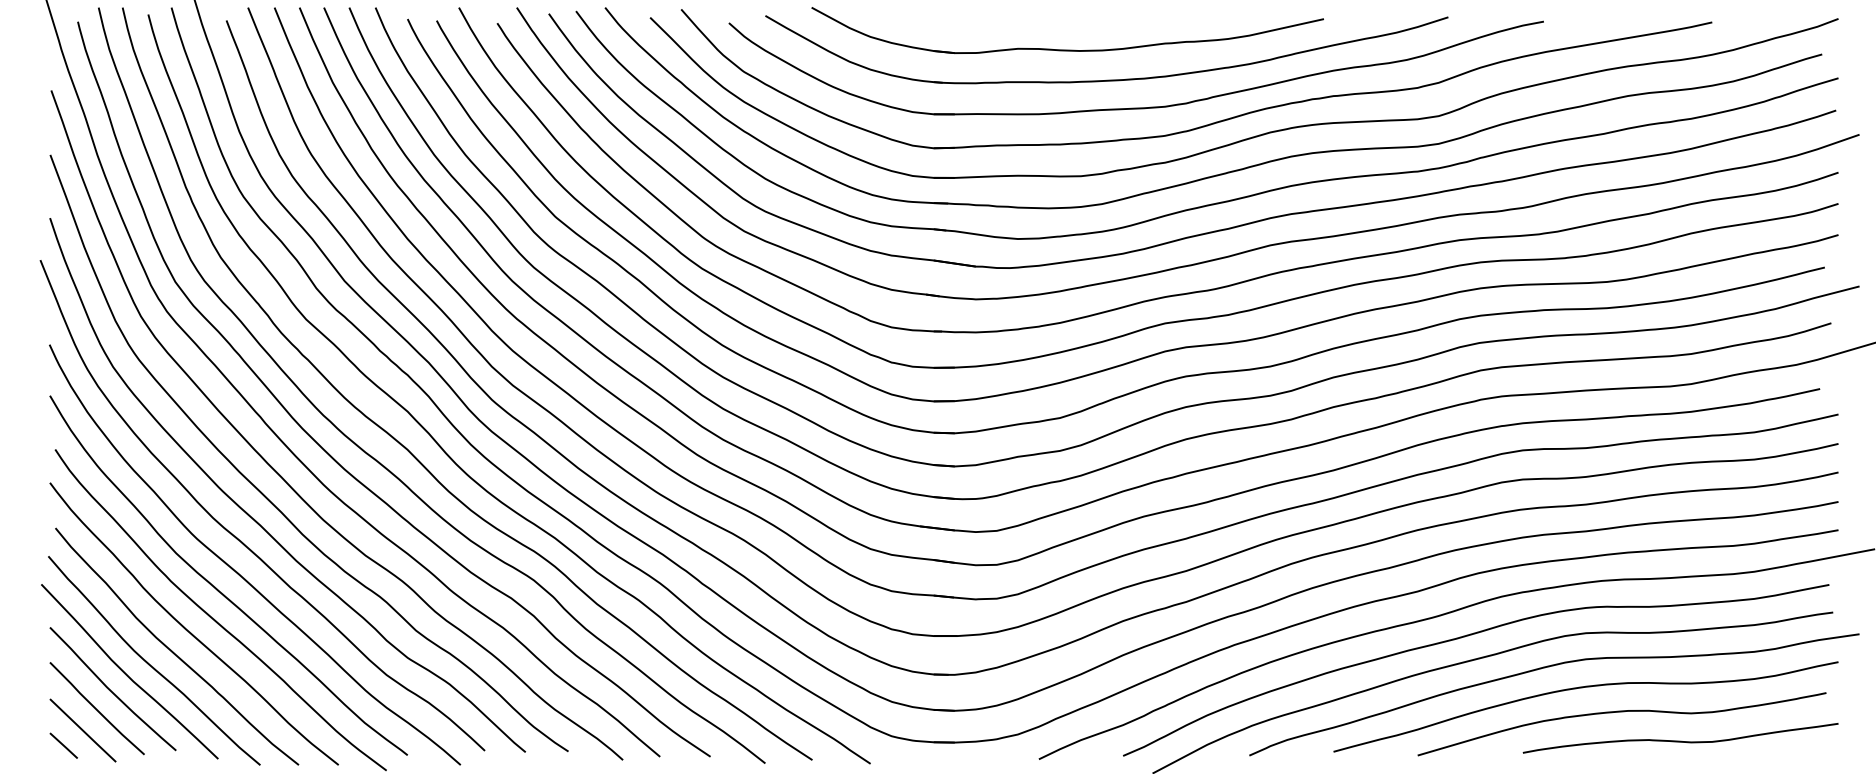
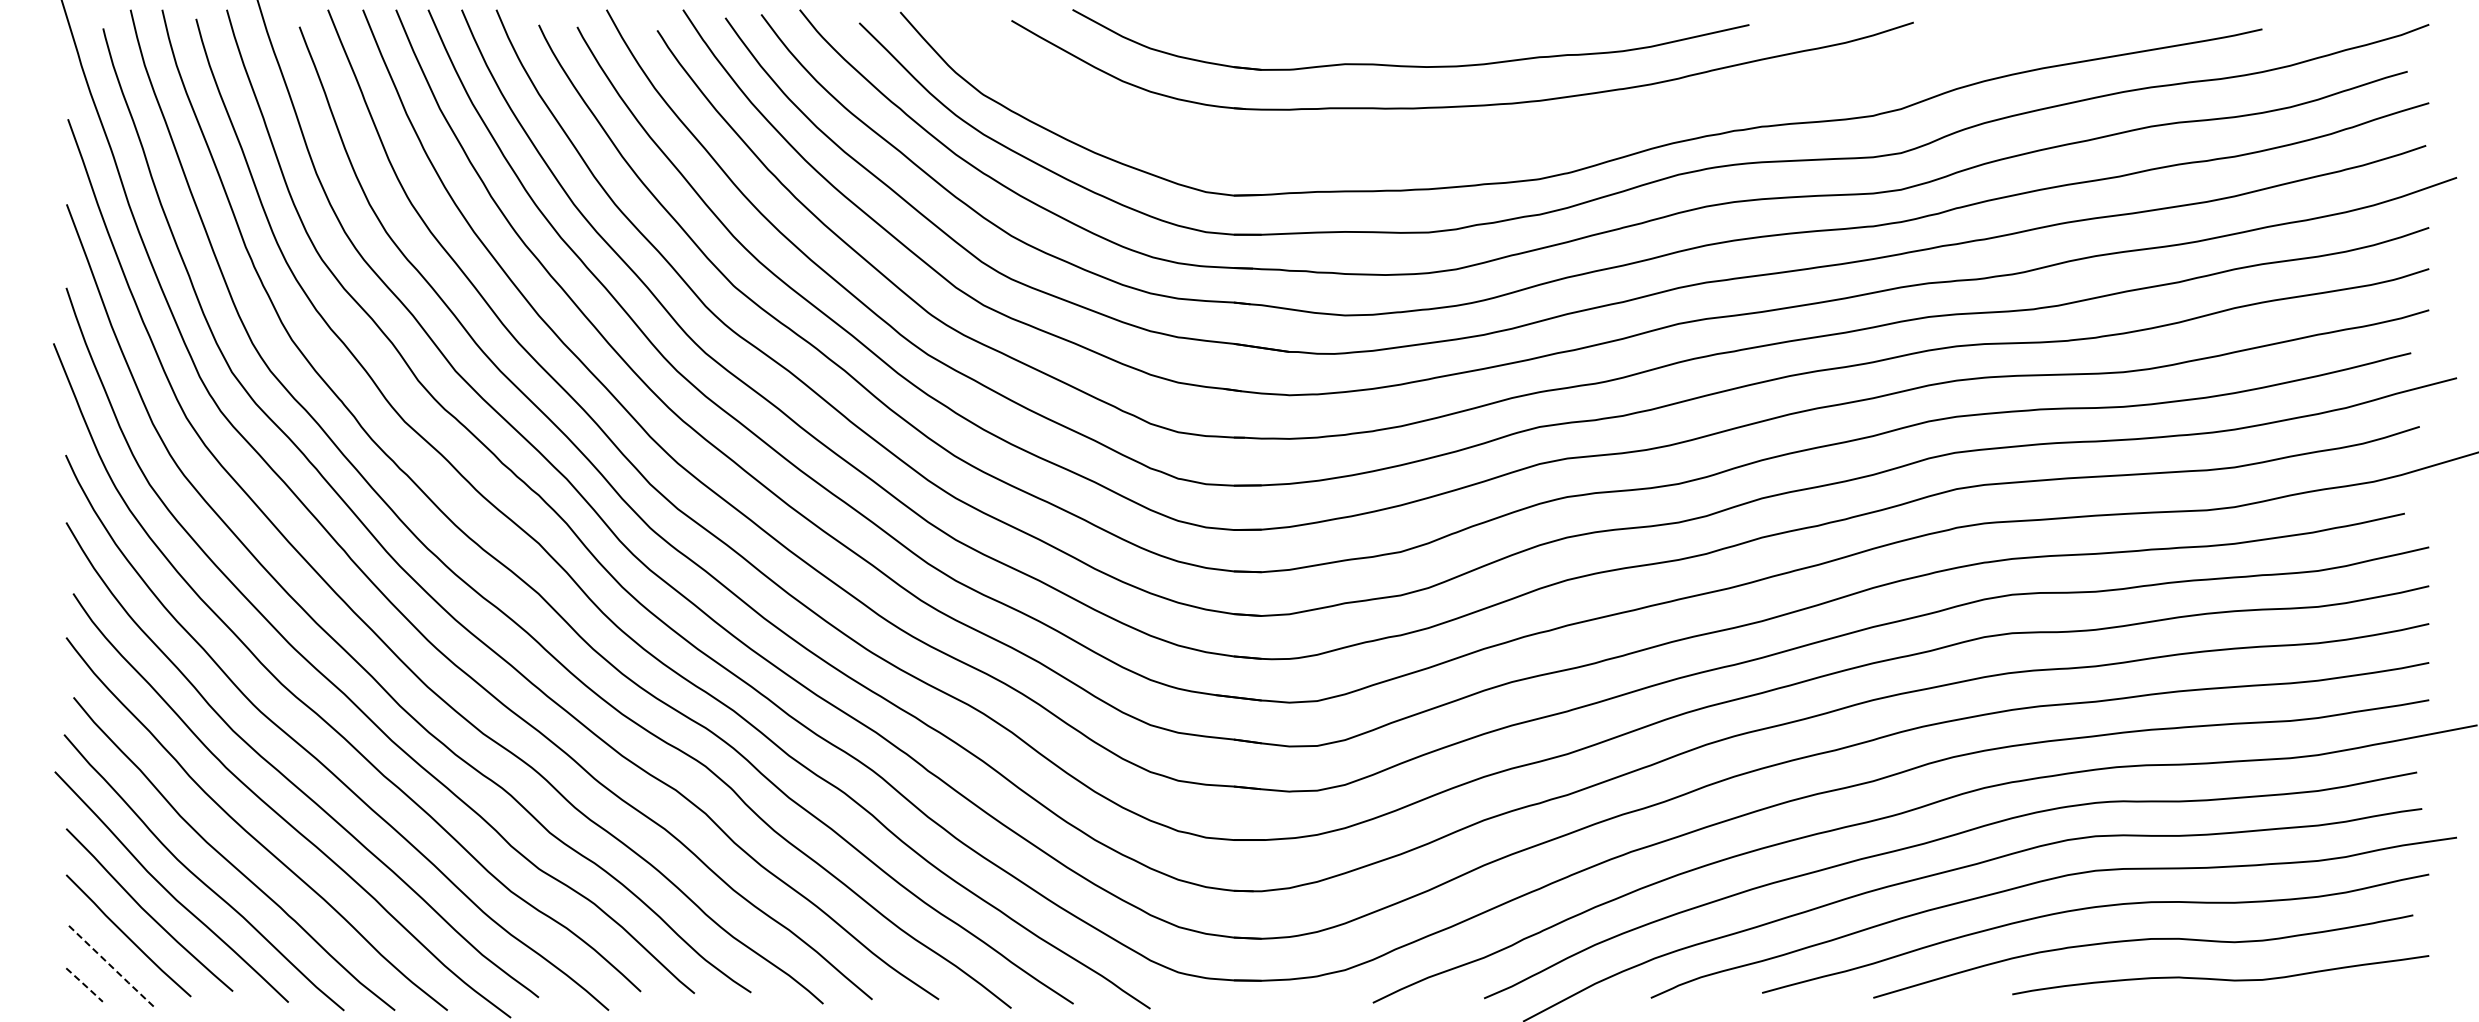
part: (1142, 107) -> (1509, 141), removed
line: (82, 730) -> (109, 964), solid -> dashed
line: (64, 746) -> (85, 985), solid -> dashed

